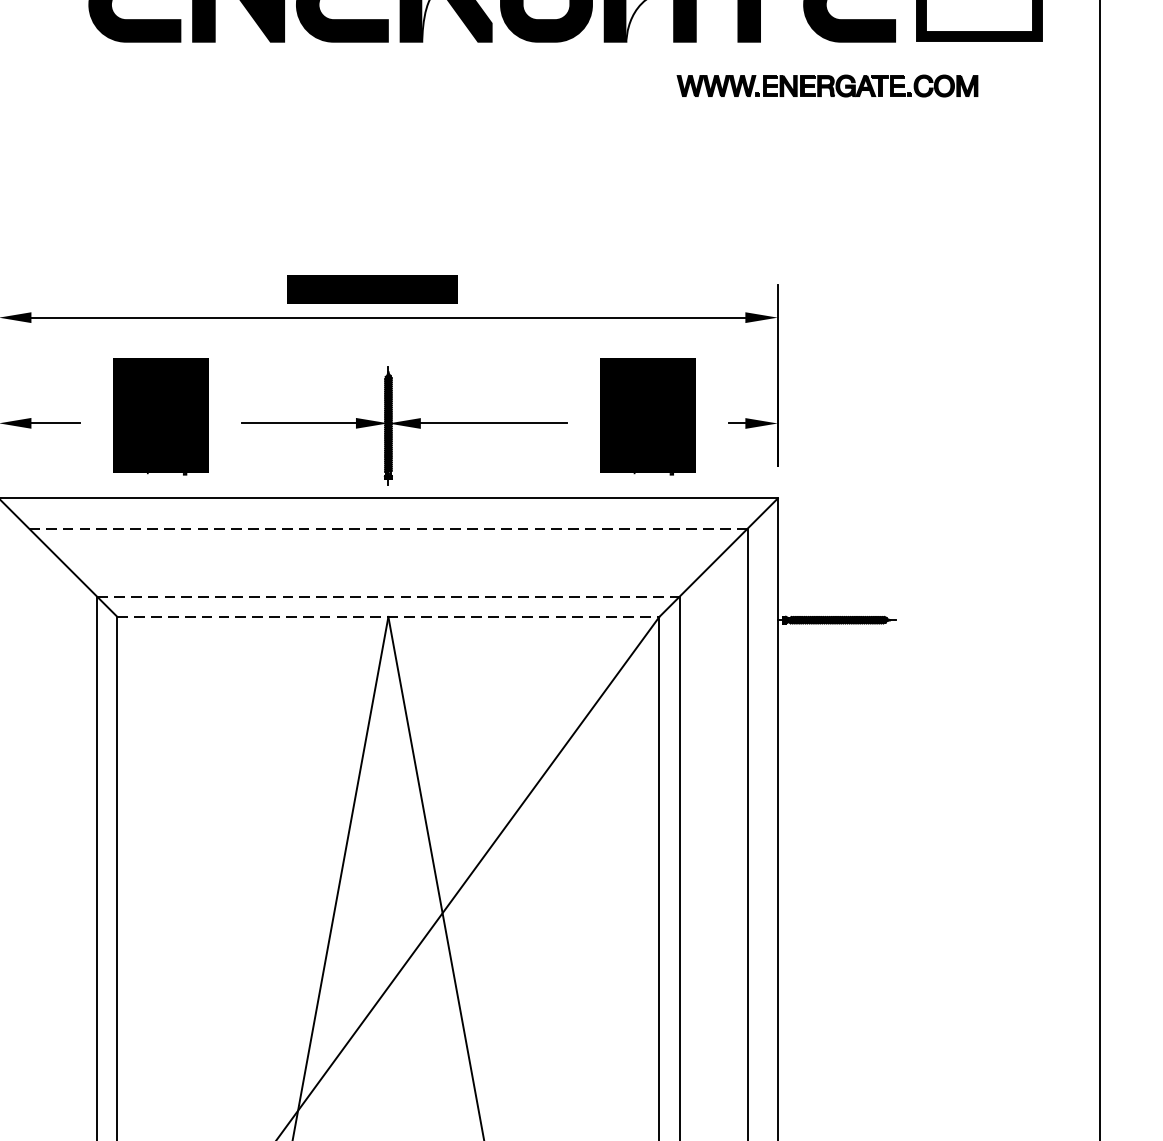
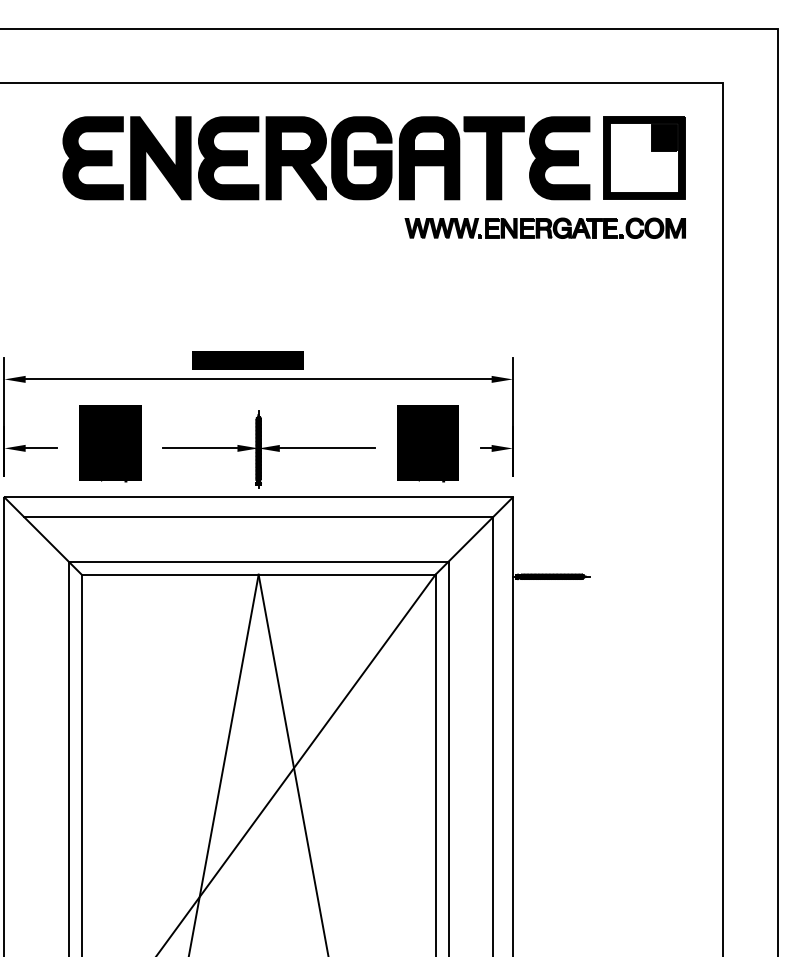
part: (826, 84) -> (544, 227), size x1.43
line: (388, 529) -> (258, 517), dashed -> solid
line: (389, 596) -> (259, 561), dashed -> solid
line: (388, 616) -> (258, 574), dashed -> solid

